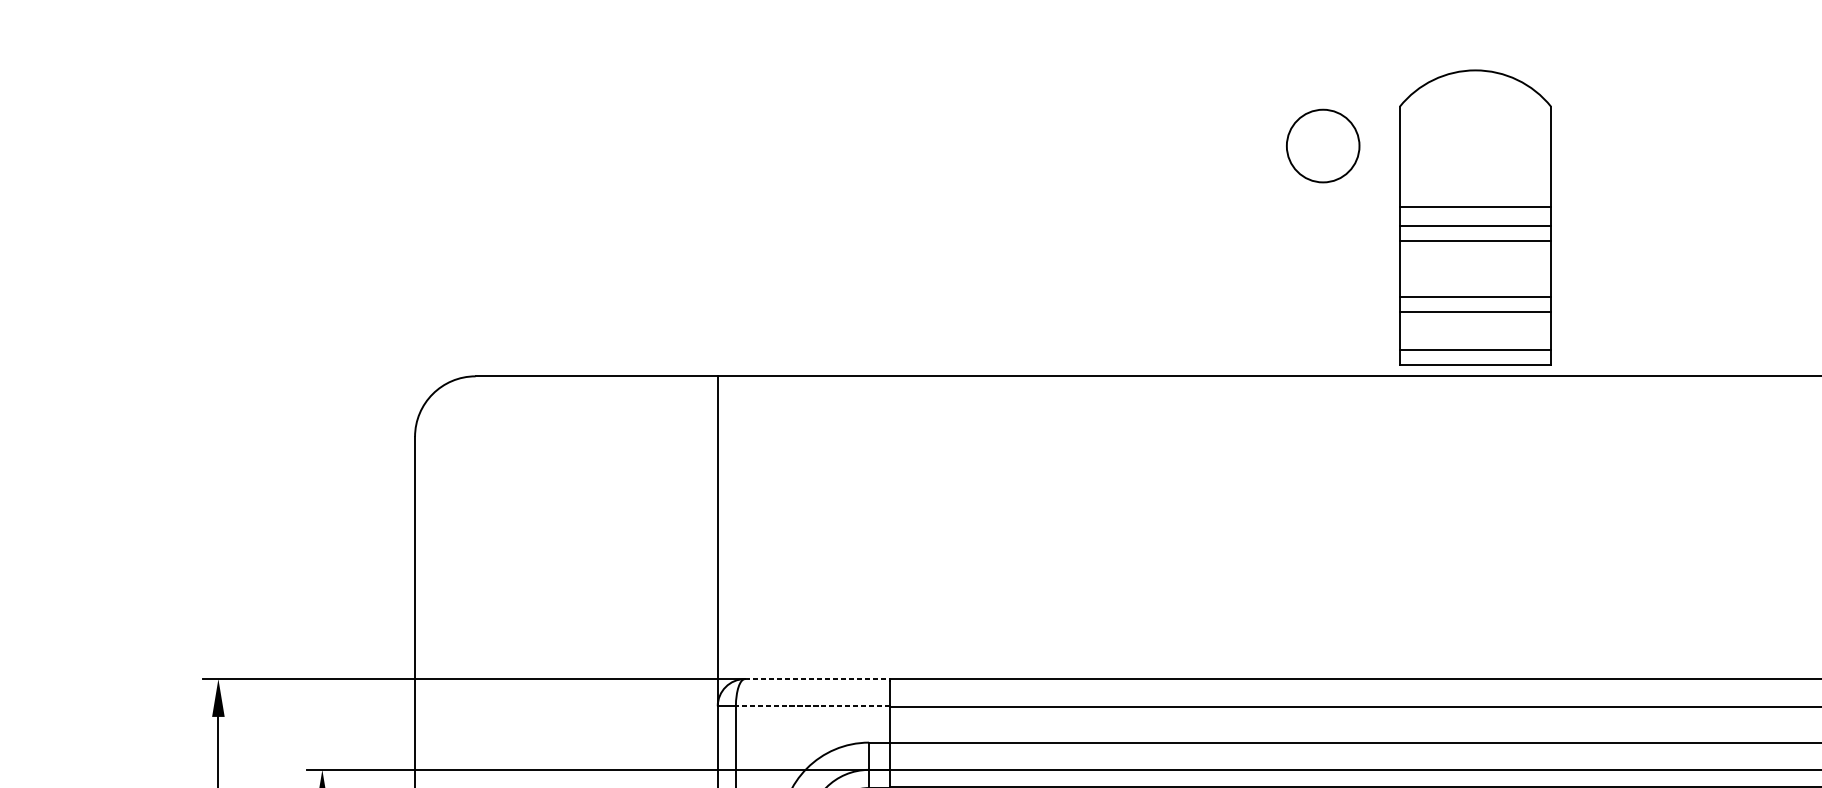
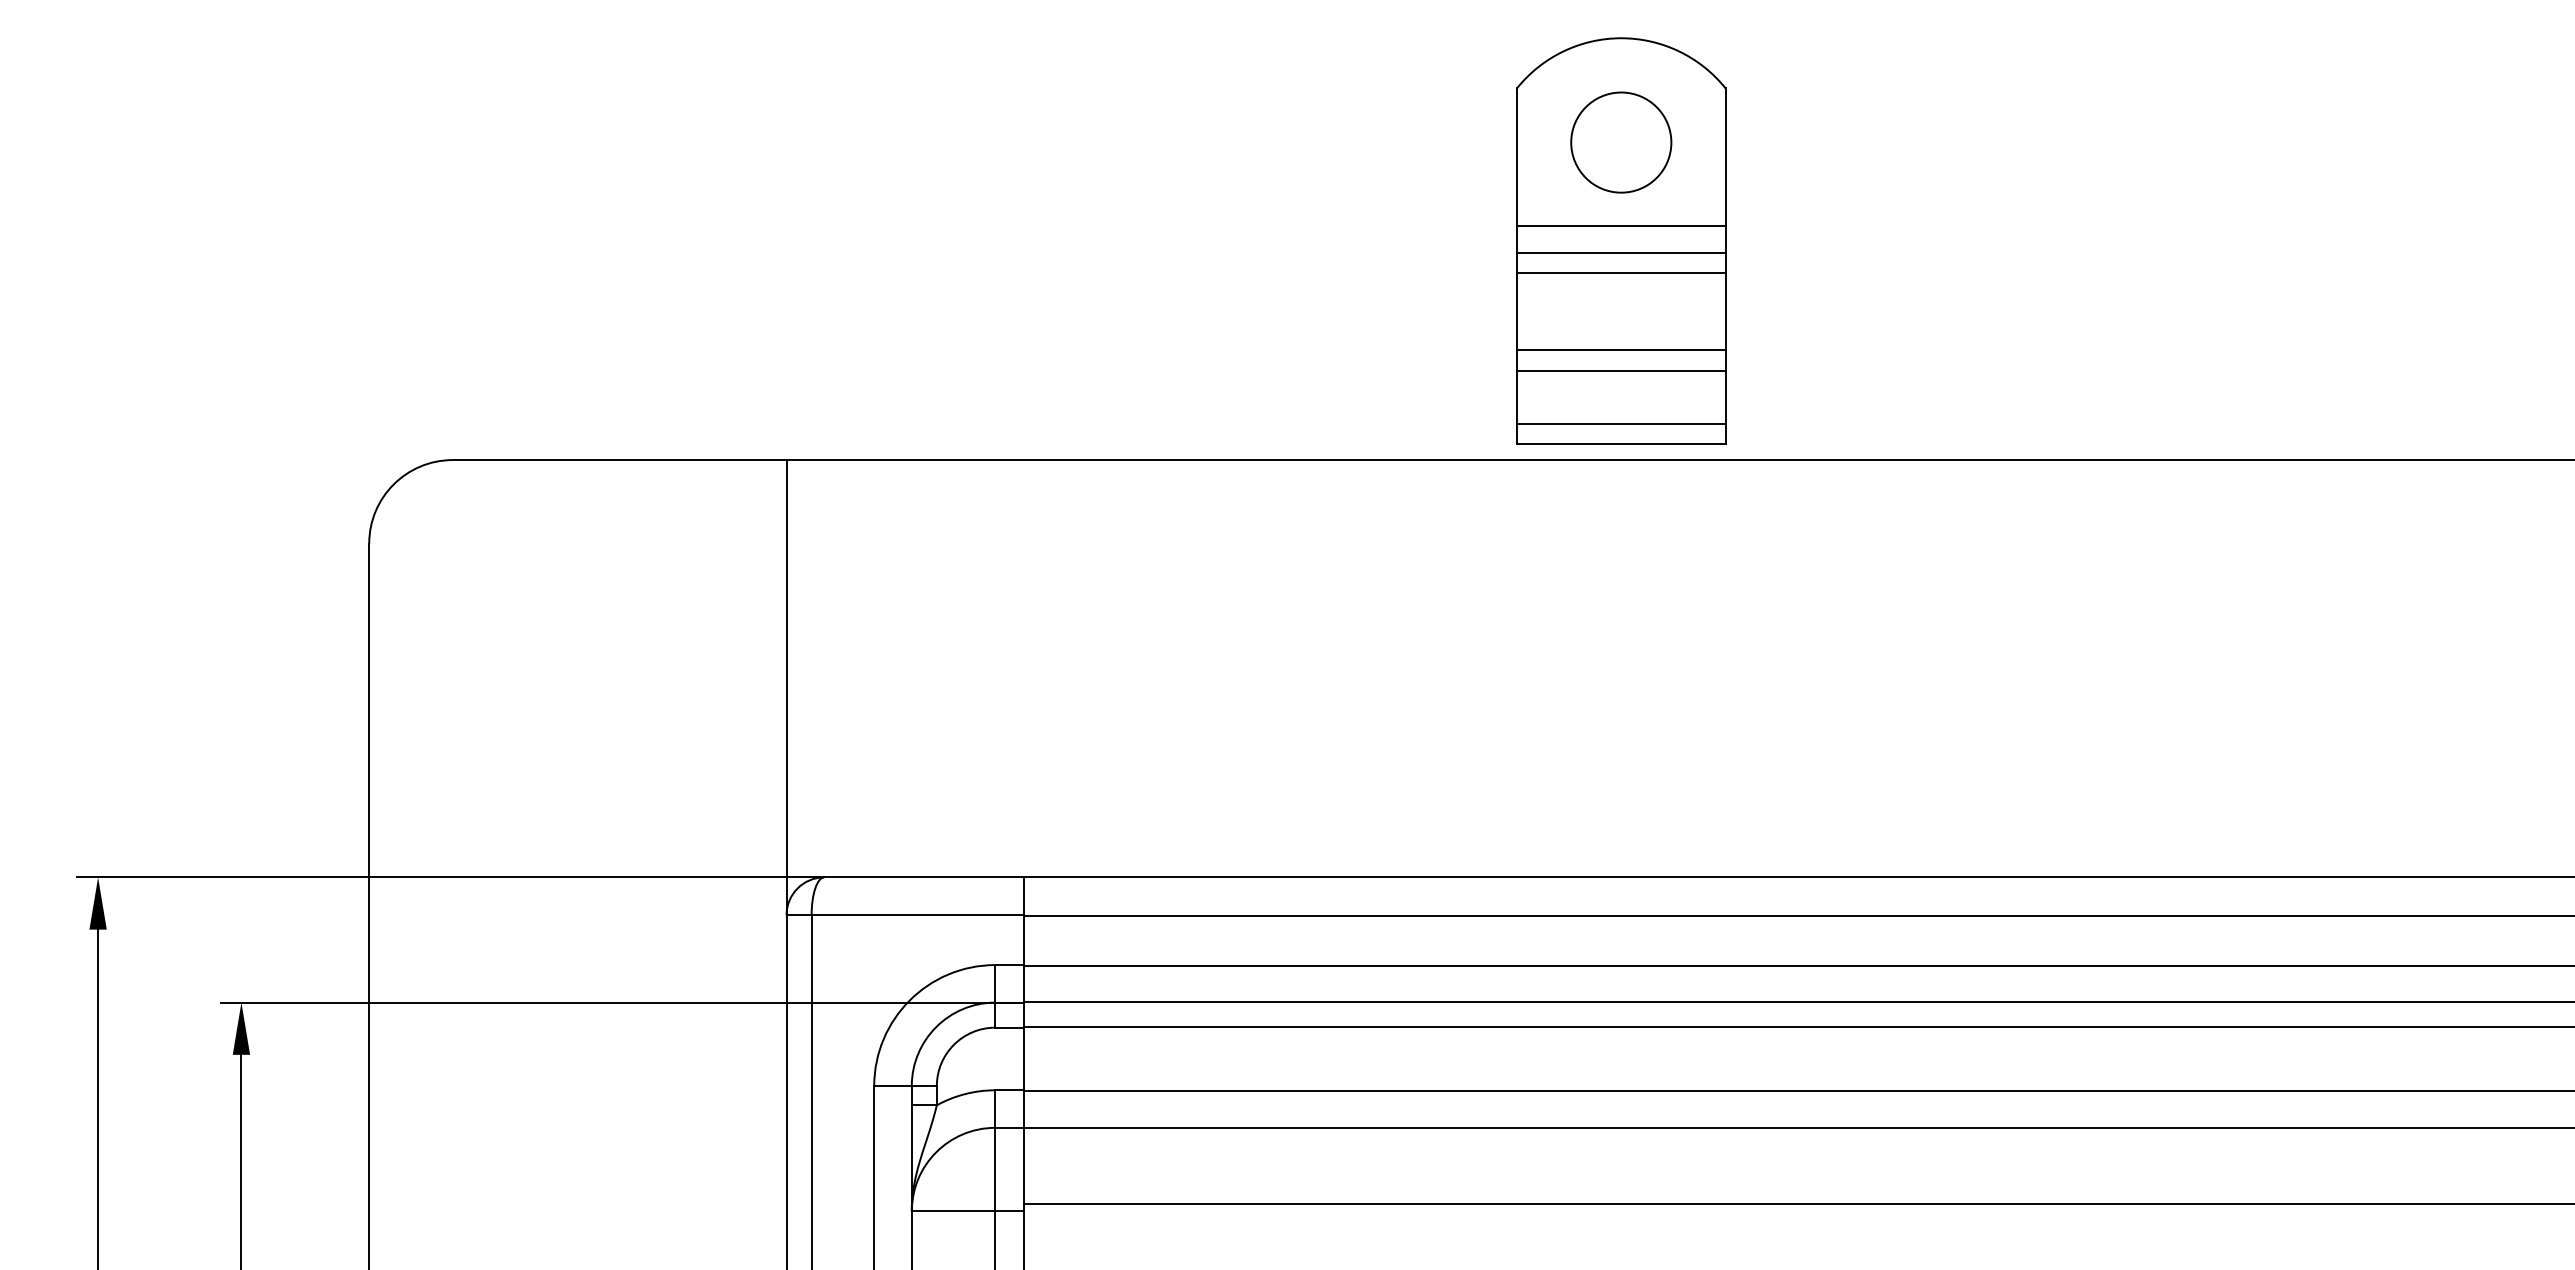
part: (1475, 217) -> (1621, 240), moved
line: (817, 679) -> (924, 877), dashed -> solid
line: (812, 706) -> (917, 915), dashed -> solid

